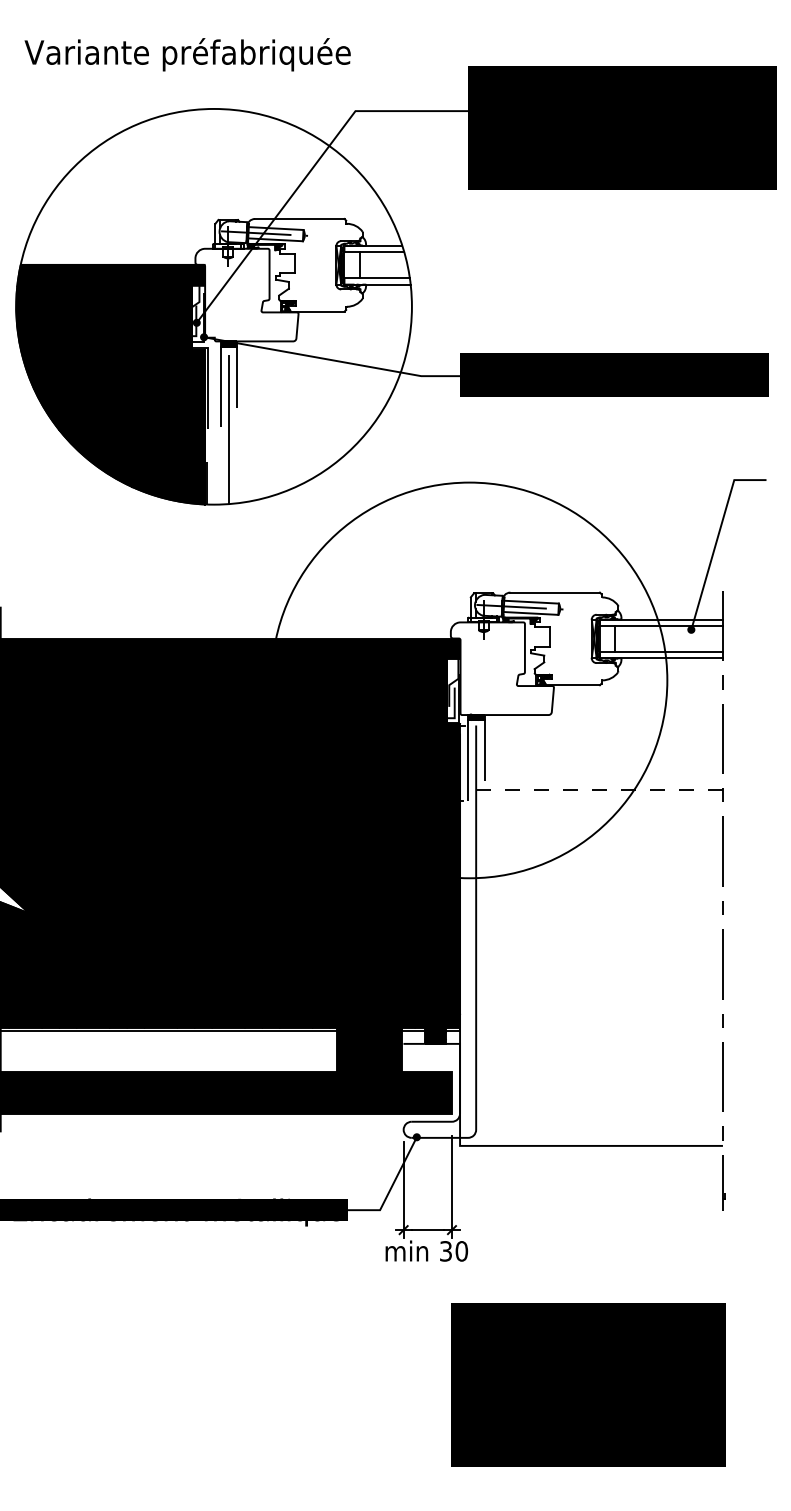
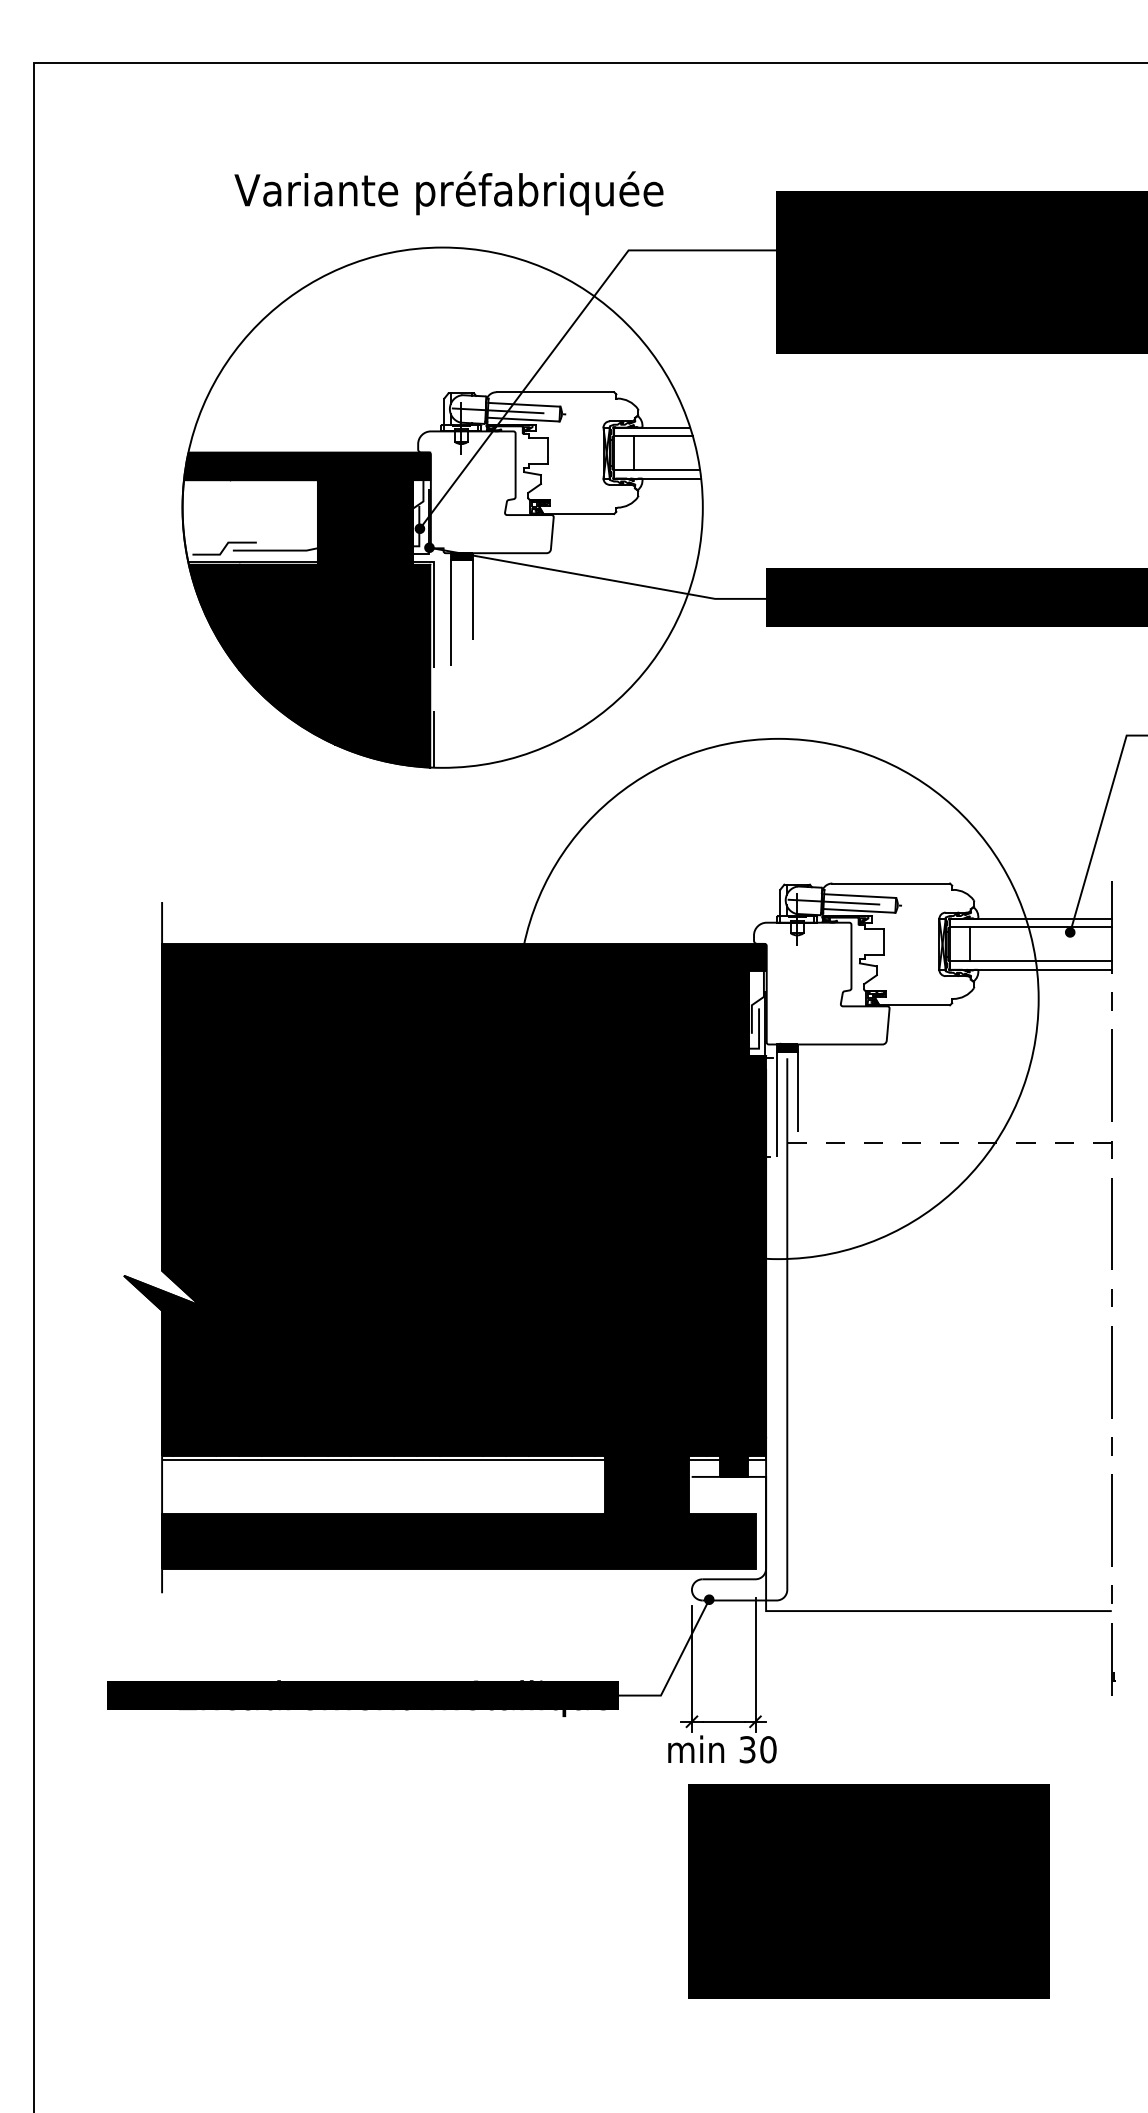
text: (187, 54) -> (448, 193), moved
fill: (67, 318) -> (249, 522), removed
line: (229, 429) -> (462, 669), removed
text: (588, 1385) -> (868, 1891), moved

